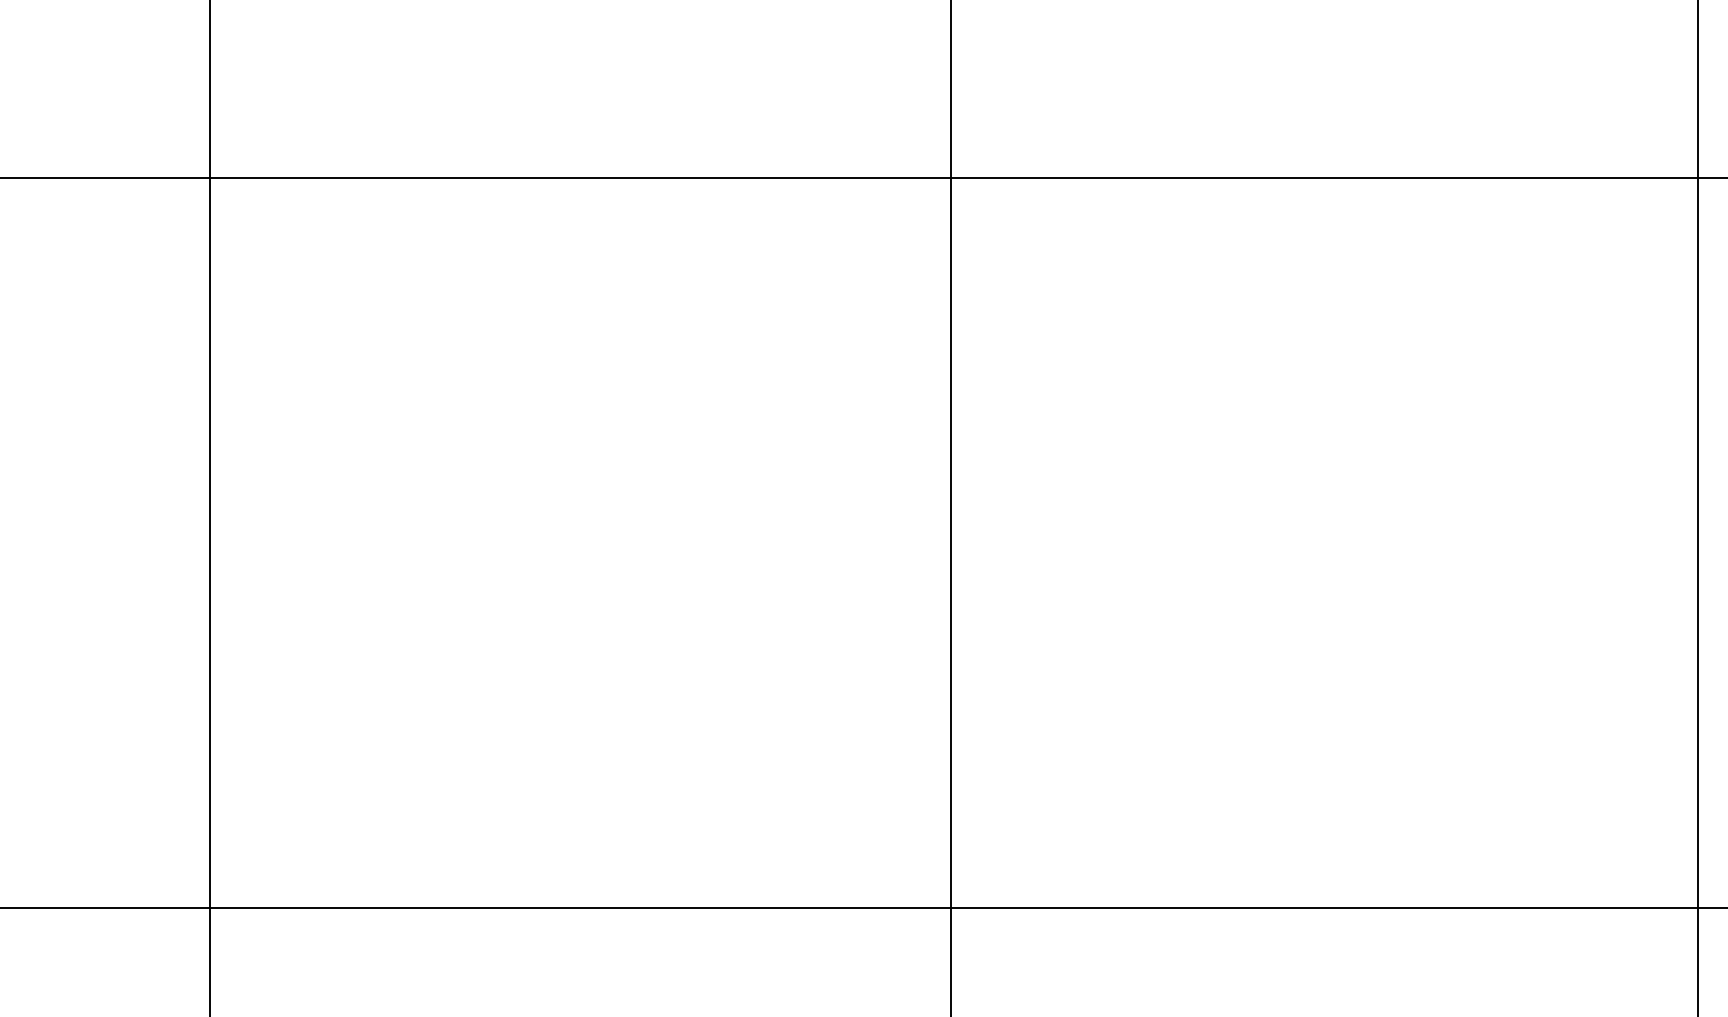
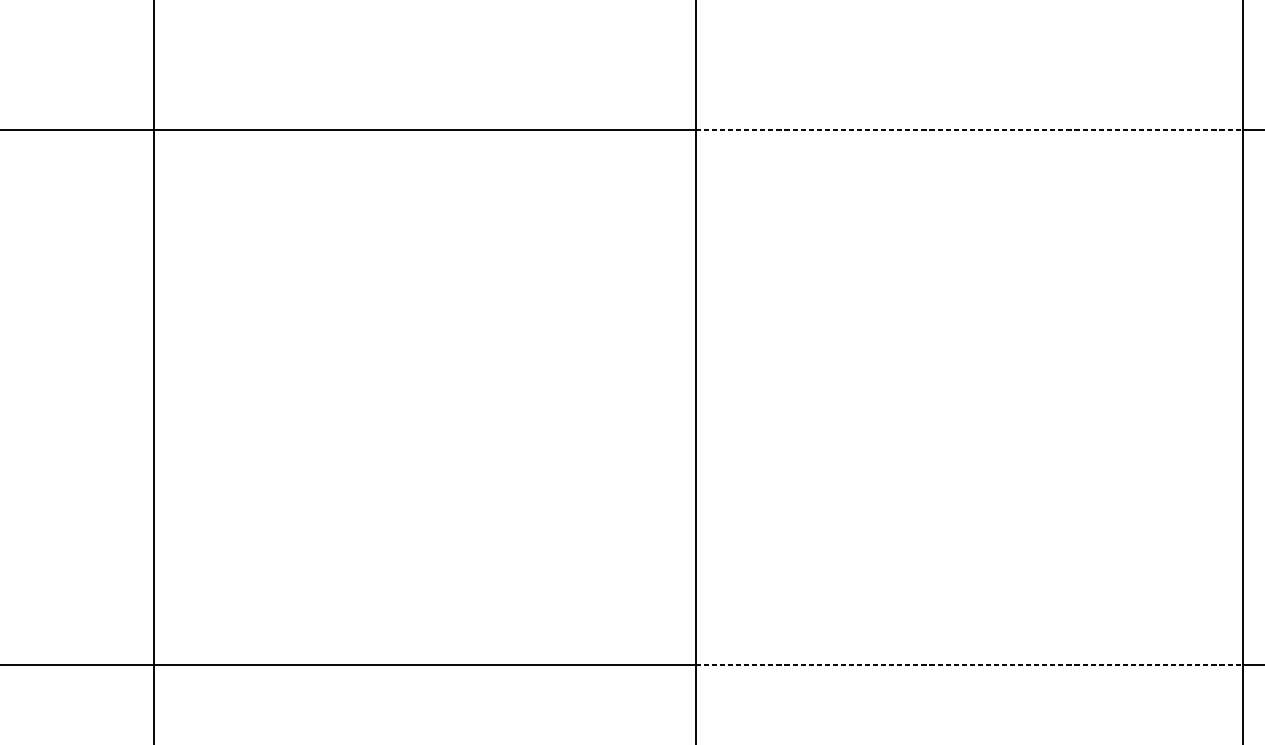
line: (1324, 177) -> (969, 130), solid -> dashed
line: (1324, 907) -> (969, 664), solid -> dashed

